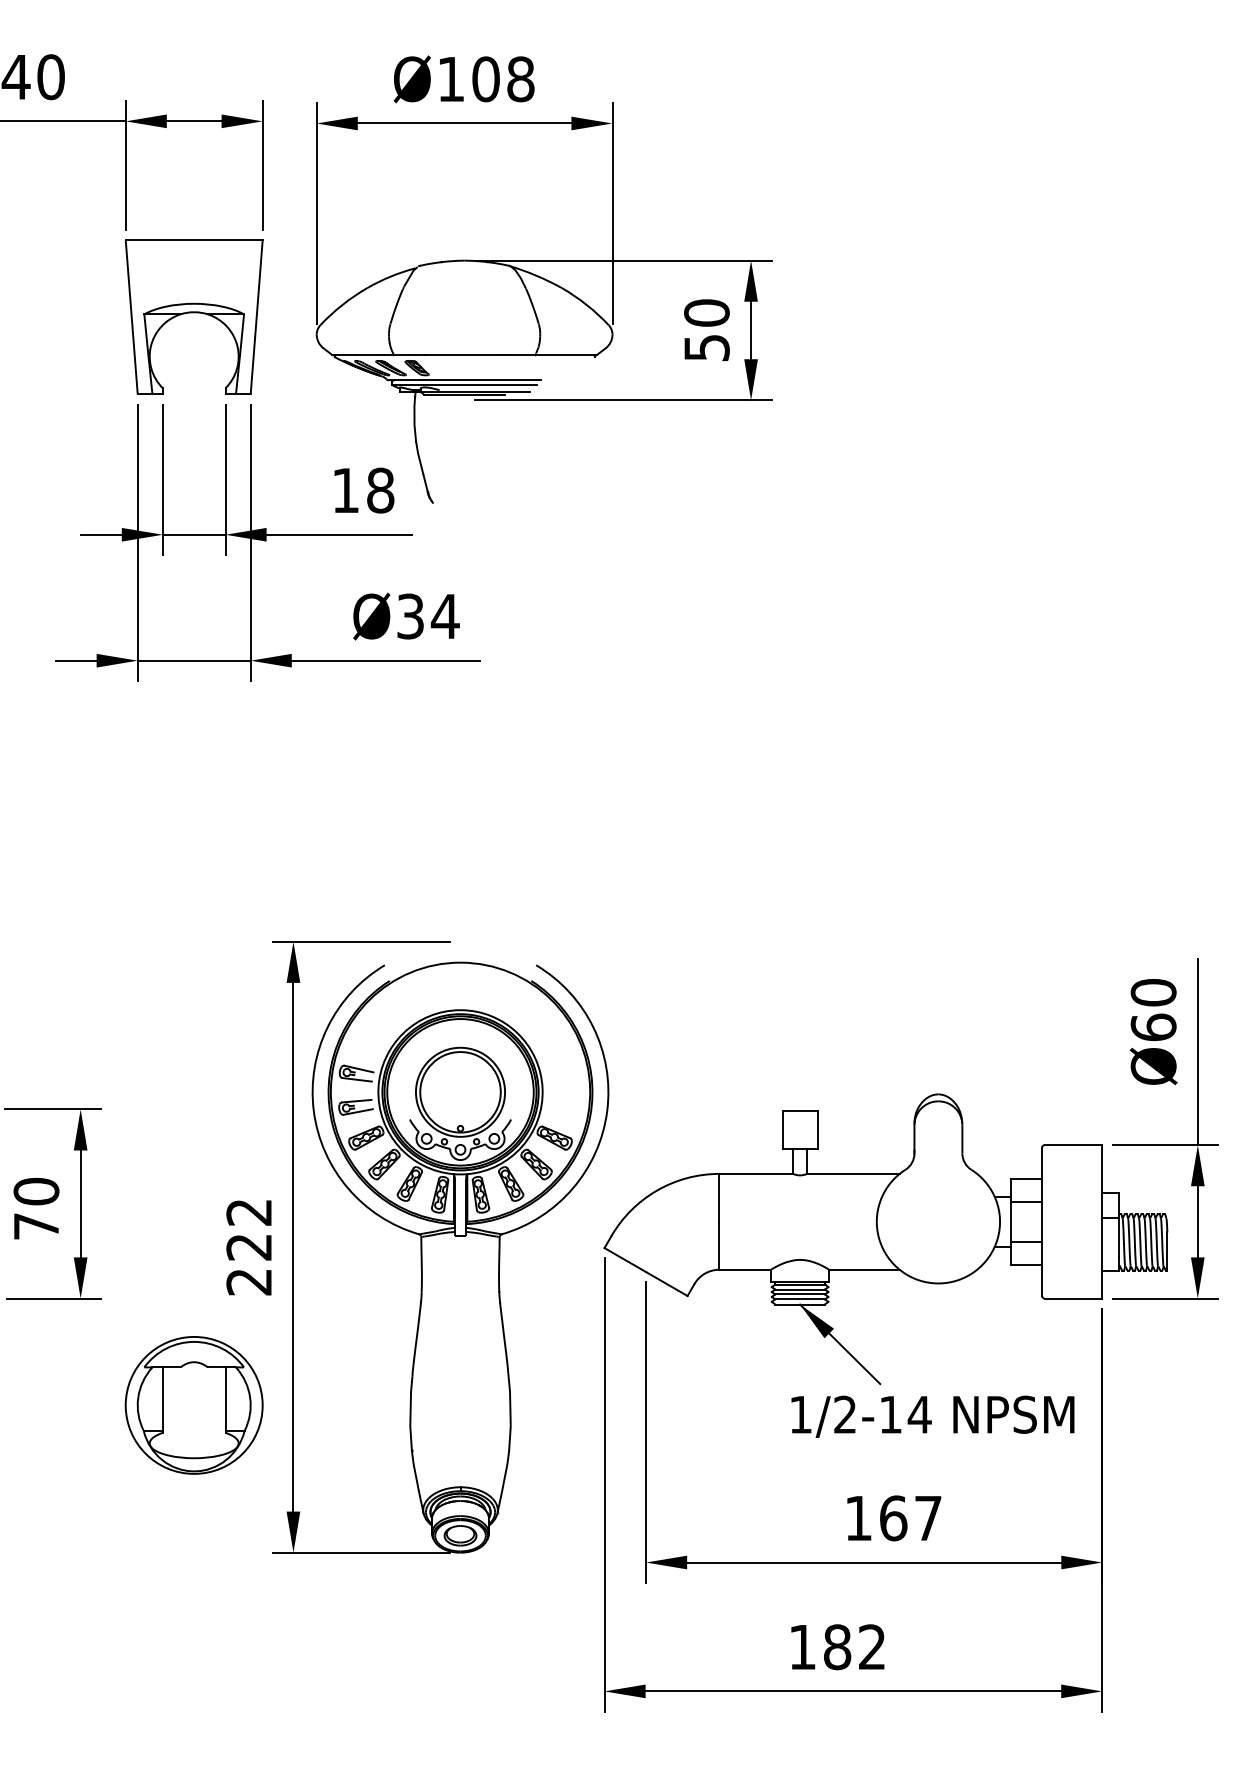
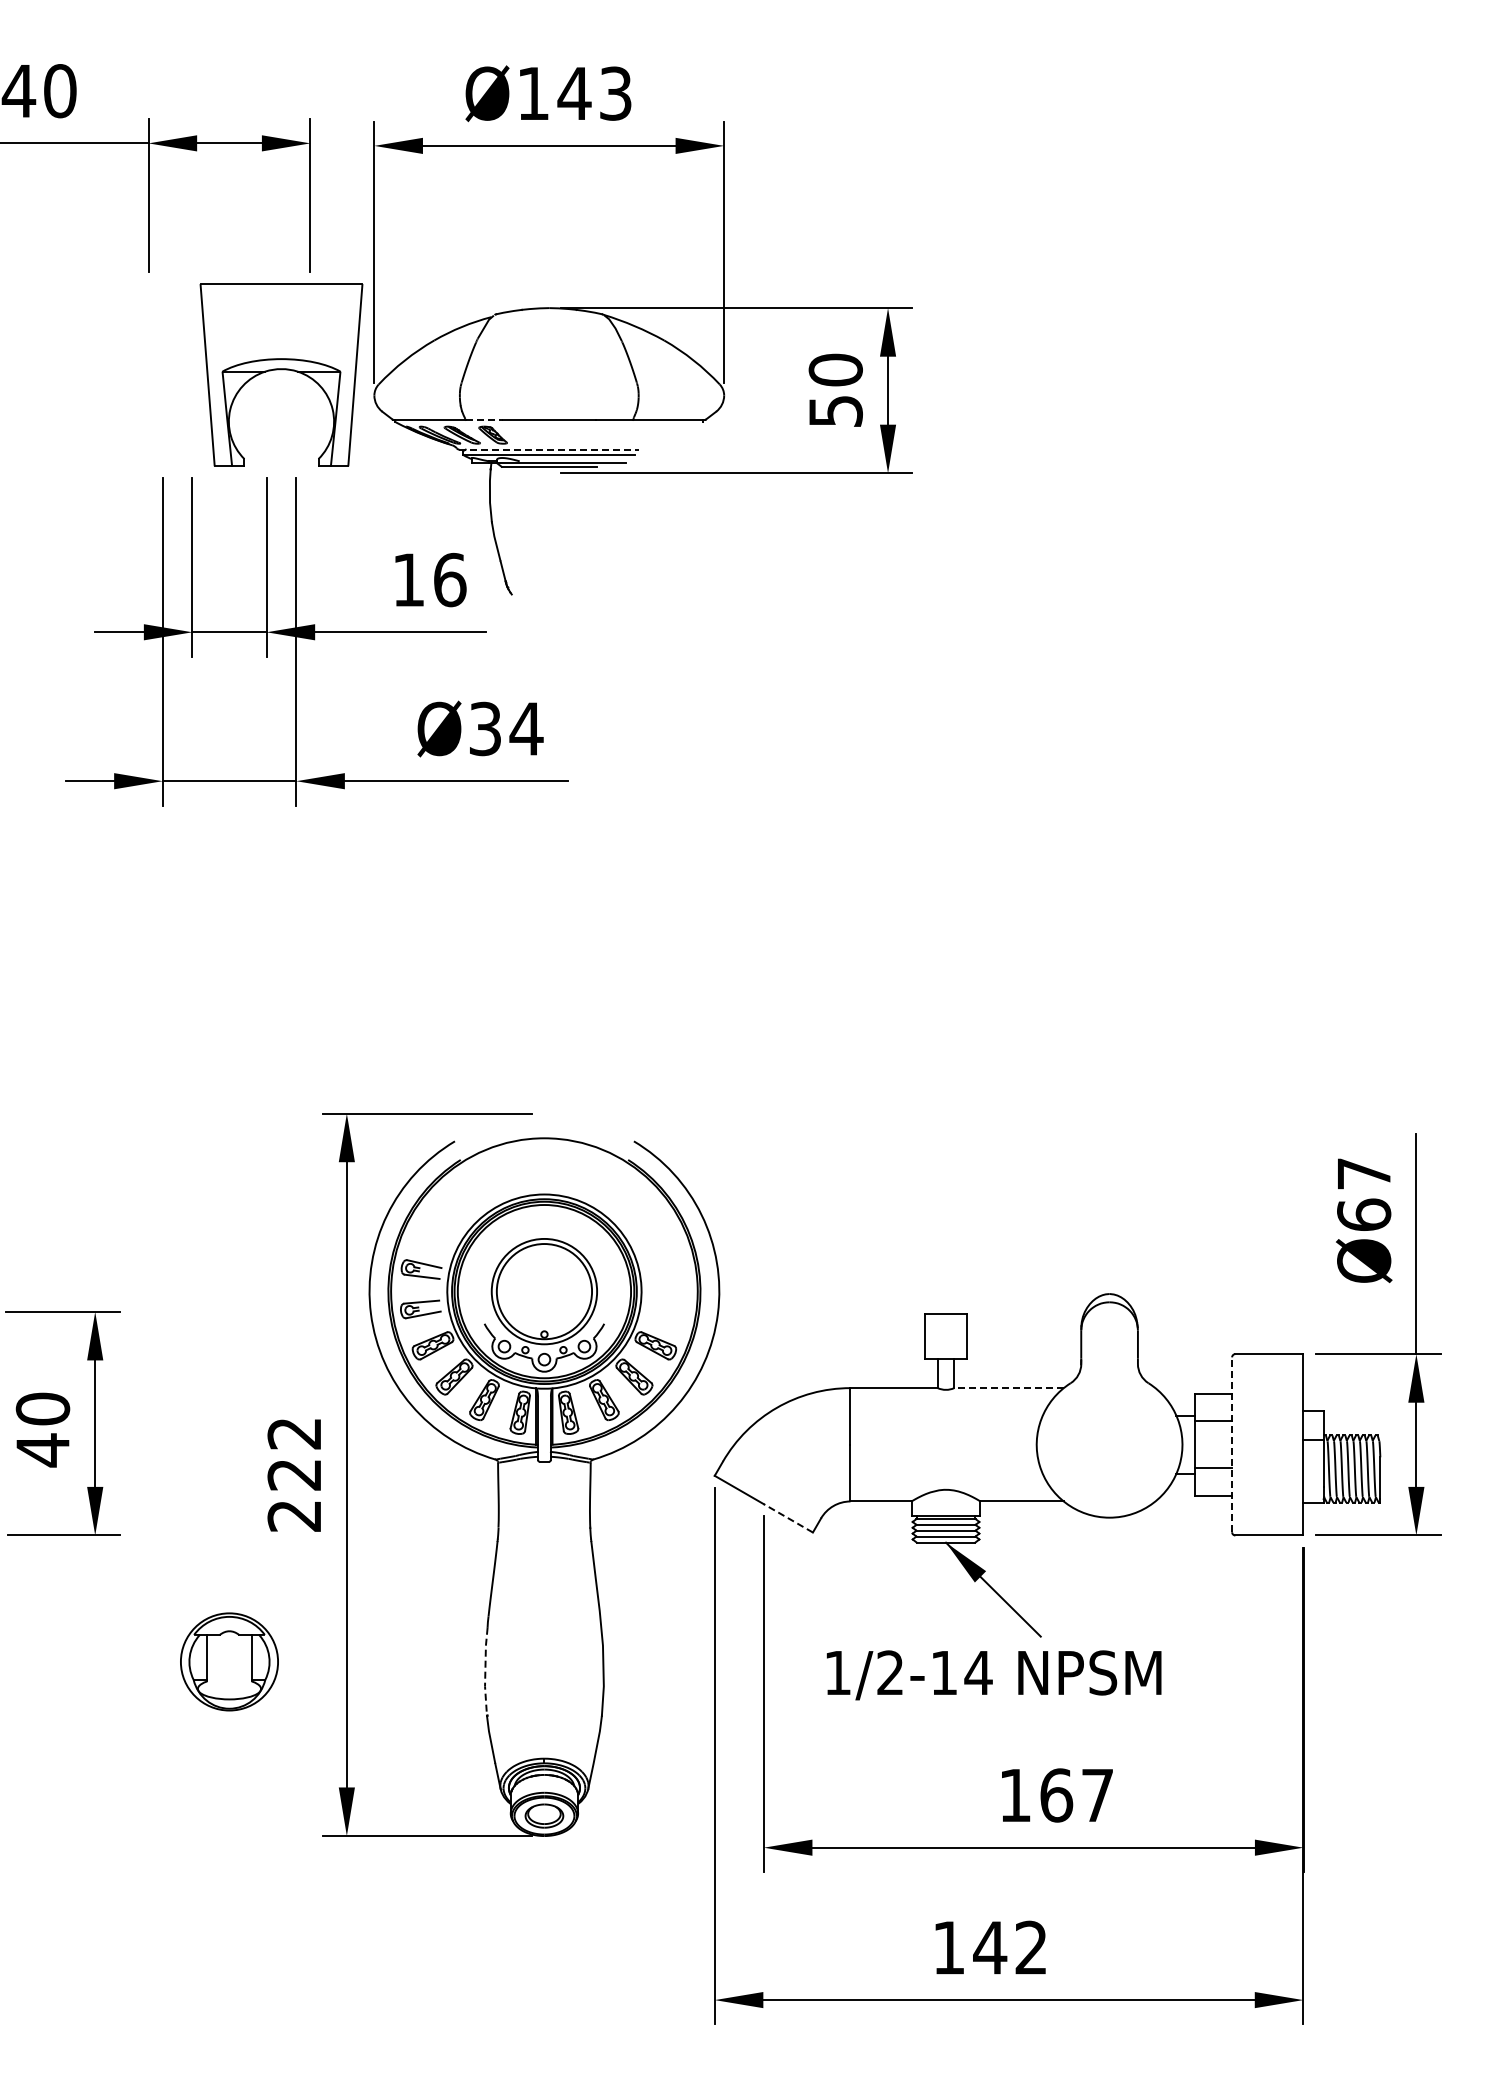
text: (502, 79) -> (594, 93), Ø108 -> Ø143
part: (194, 316) -> (281, 374), moved
line: (409, 354) -> (484, 419), solid -> dashed
line: (464, 380) -> (549, 449), solid -> dashed
text: (381, 490) -> (450, 579), 18 -> 16
text: (1153, 992) -> (1364, 1173), Ø60 -> Ø67
line: (852, 1174) -> (1008, 1388), solid -> dashed
line: (1042, 1221) -> (1232, 1444), solid -> dashed
text: (36, 1226) -> (42, 1450), 70 -> 40
line: (666, 1284) -> (787, 1518), solid -> dashed
part: (194, 1405) -> (229, 1661), size x0.6
line: (410, 1414) -> (485, 1672), solid -> dashed
text: (932, 1416) -> (993, 1675), moved
text: (837, 1646) -> (990, 1947), 182 -> 142

